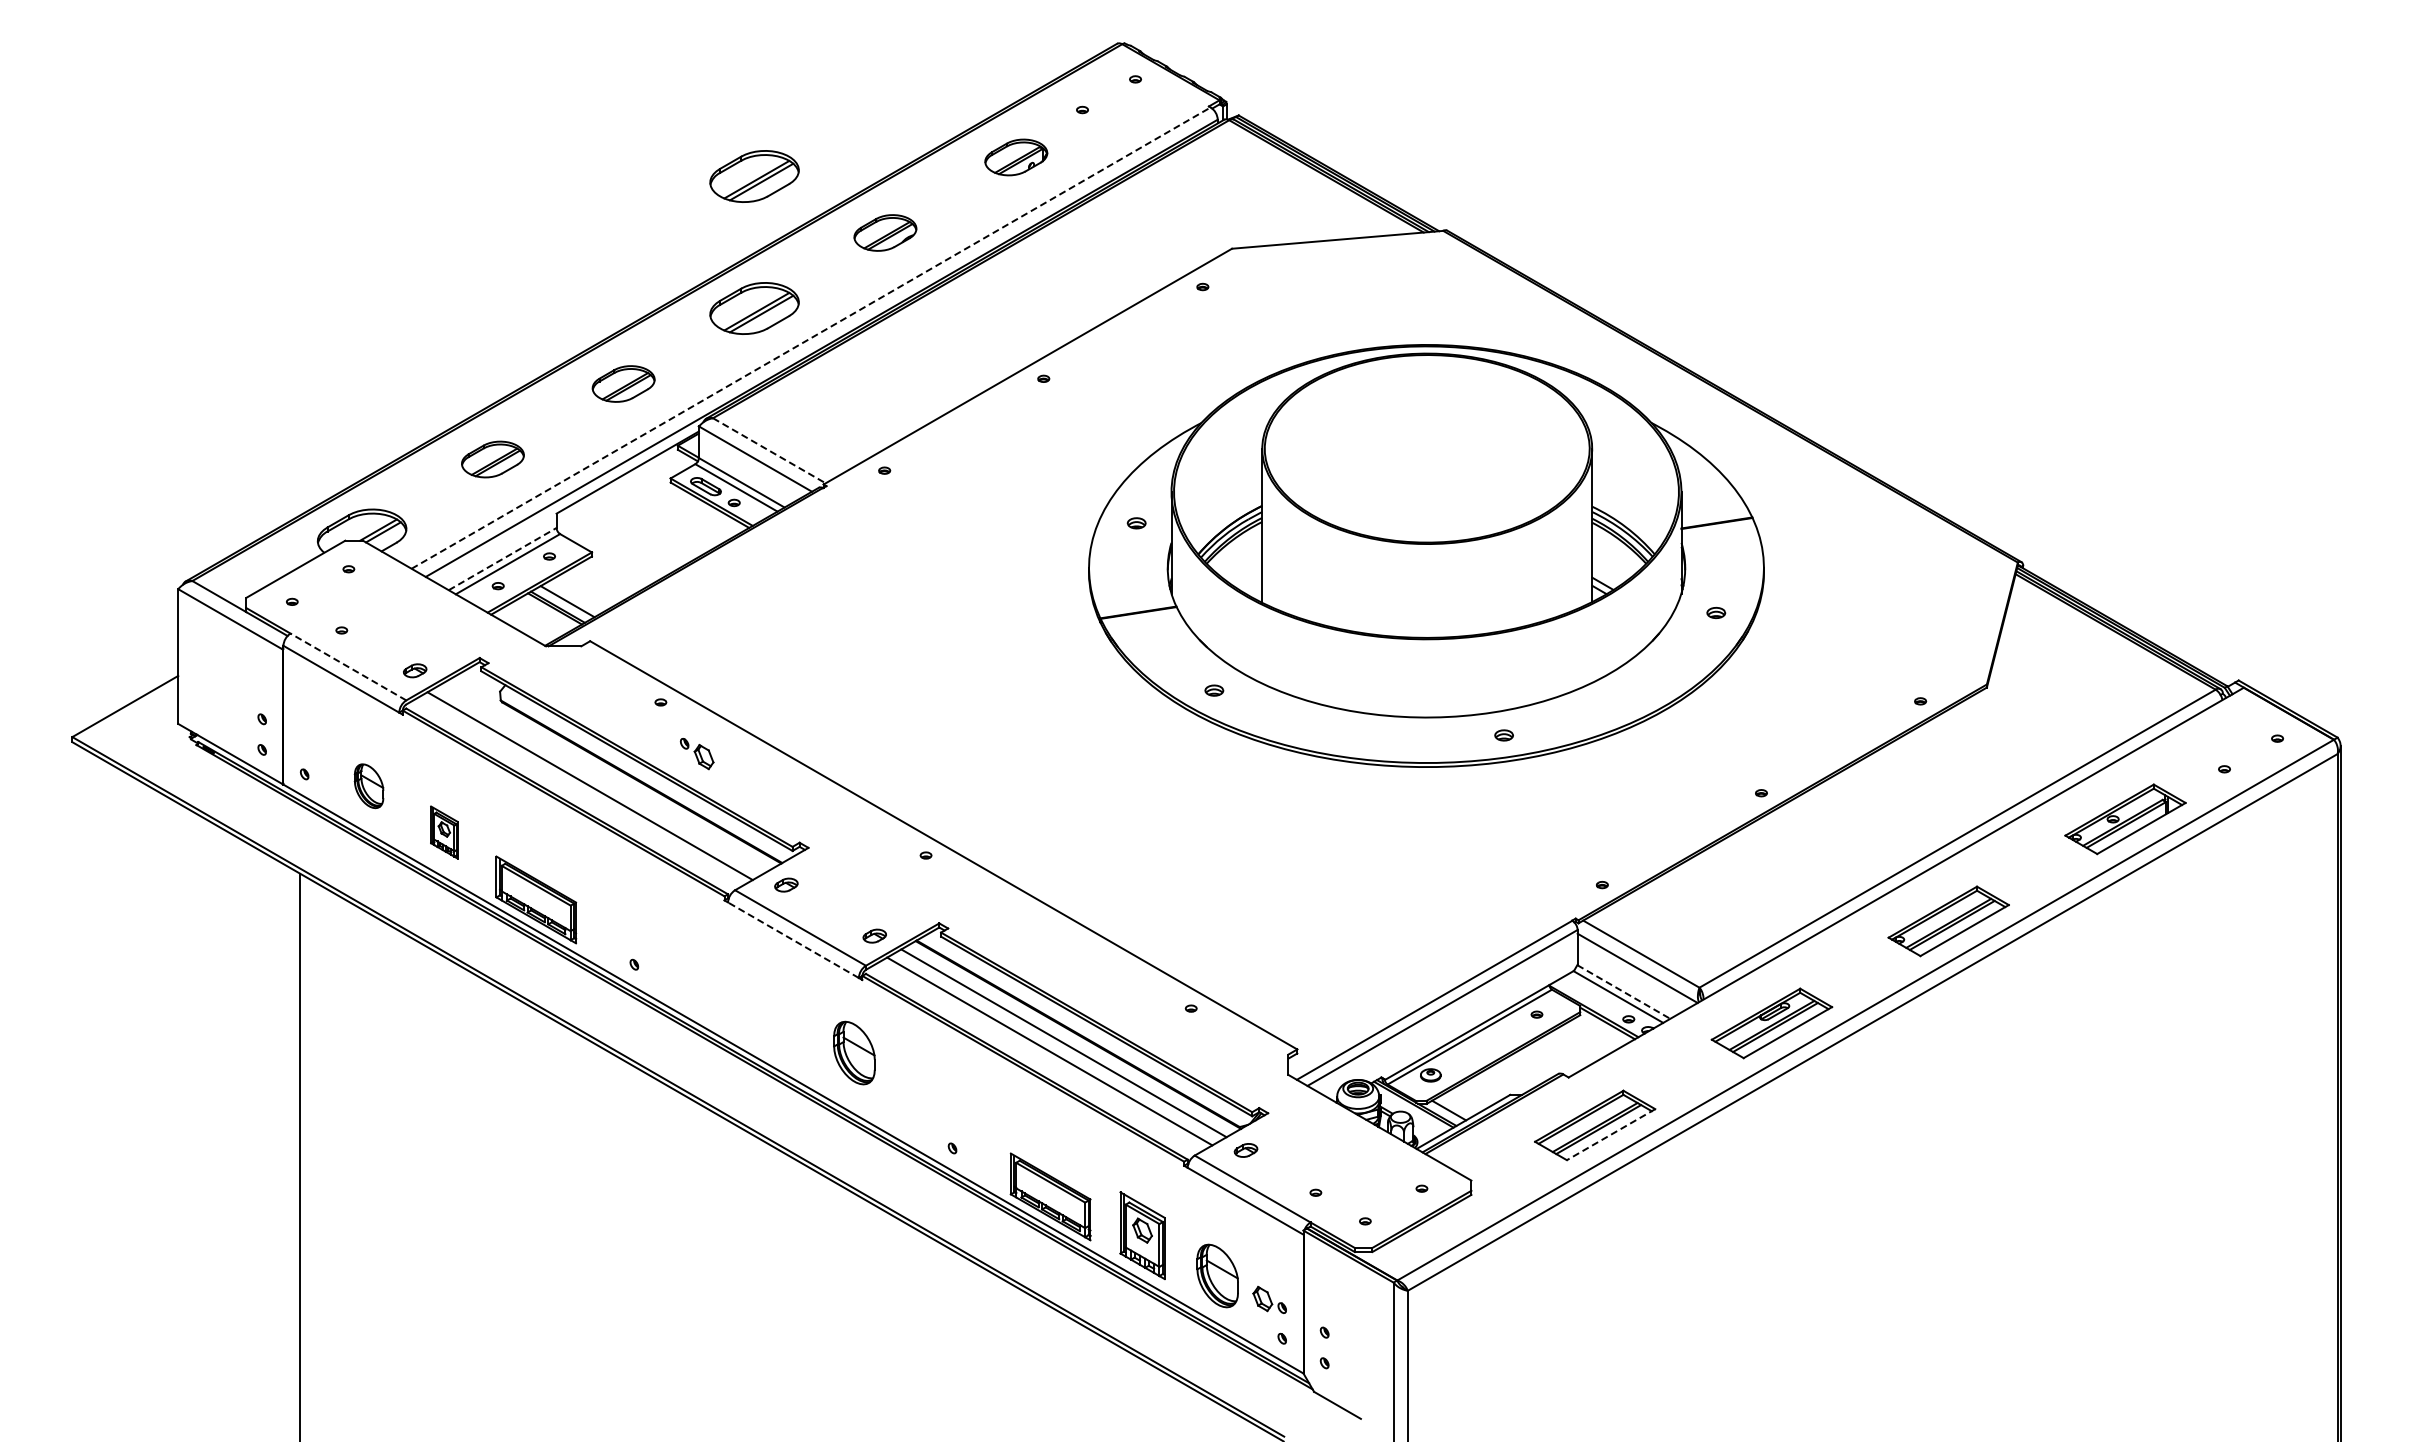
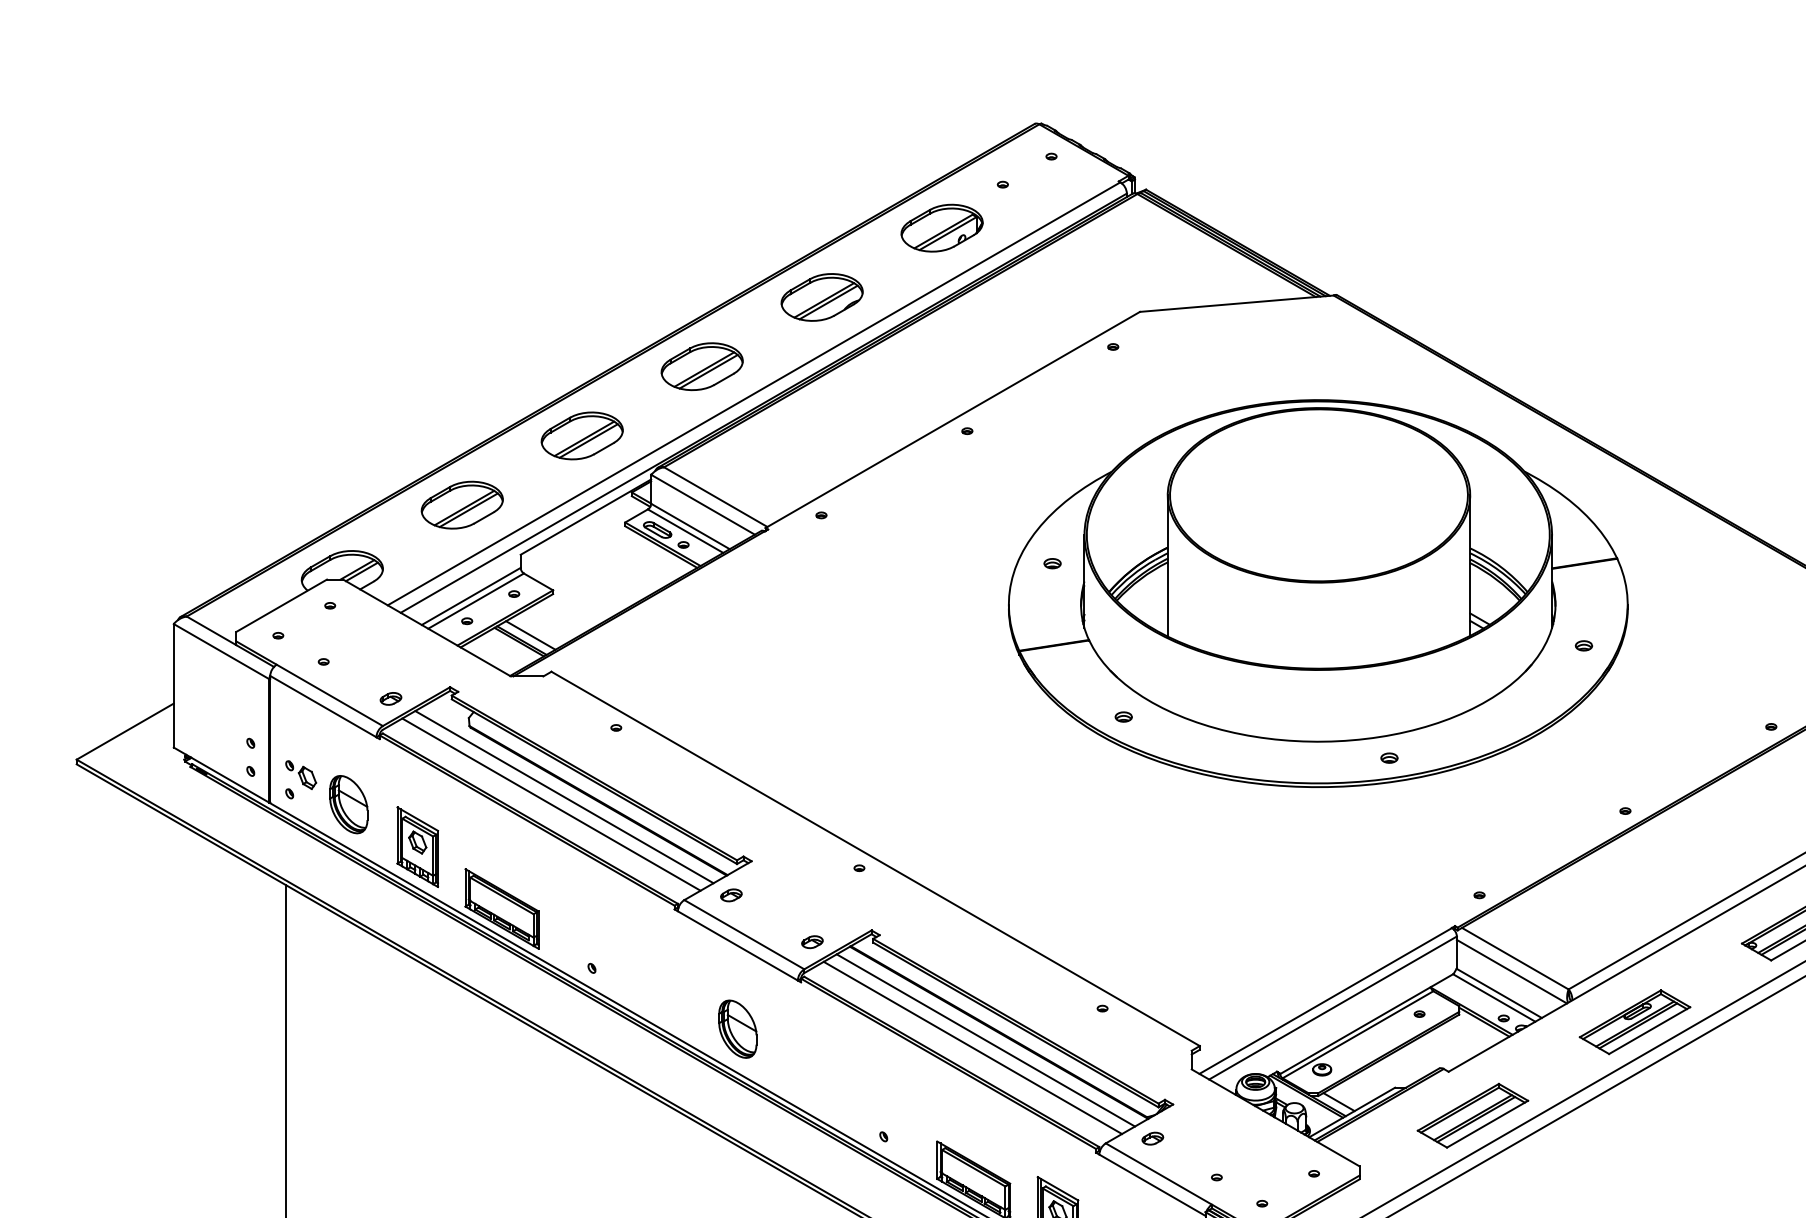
part: (1016, 157) -> (942, 228), size x1.43
part: (754, 176) -> (702, 245), removed
part: (885, 232) -> (822, 296), size x1.43
line: (811, 337) -> (754, 393), dashed -> solid
part: (623, 383) -> (582, 435), size x1.43
line: (769, 451) -> (715, 497), dashed -> solid
part: (492, 459) -> (461, 505), size x1.43
line: (503, 558) -> (472, 595), dashed -> solid
line: (348, 666) -> (329, 694), dashed -> solid
part: (696, 754) -> (300, 775), moved
line: (603, 777) -> (563, 796), added
part: (368, 786) -> (348, 804), size x1.43
part: (444, 832) -> (417, 847), size x1.67
line: (793, 940) -> (737, 946), dashed -> solid
line: (1623, 992) -> (1498, 993), dashed -> solid
part: (854, 1052) -> (737, 1028), moved
line: (1610, 1134) -> (1487, 1124), dashed -> solid

